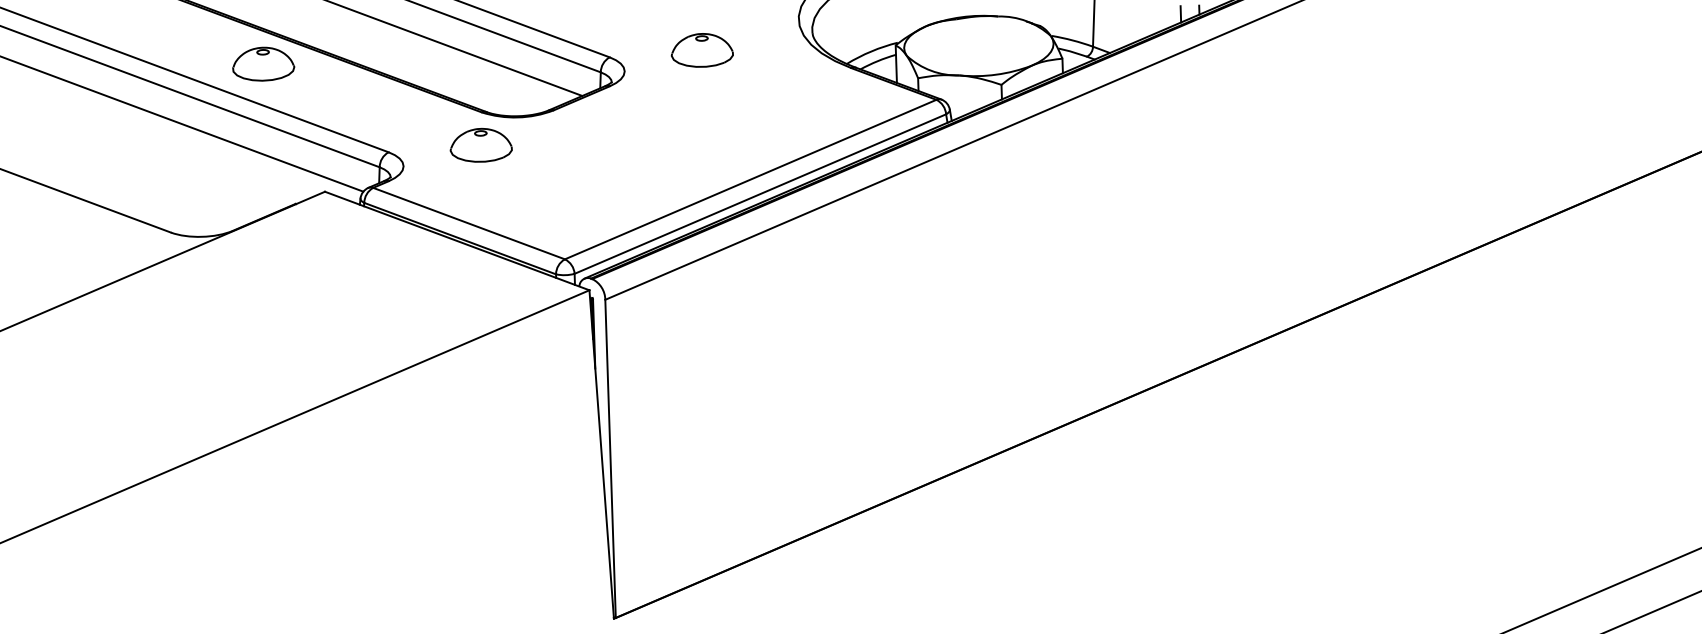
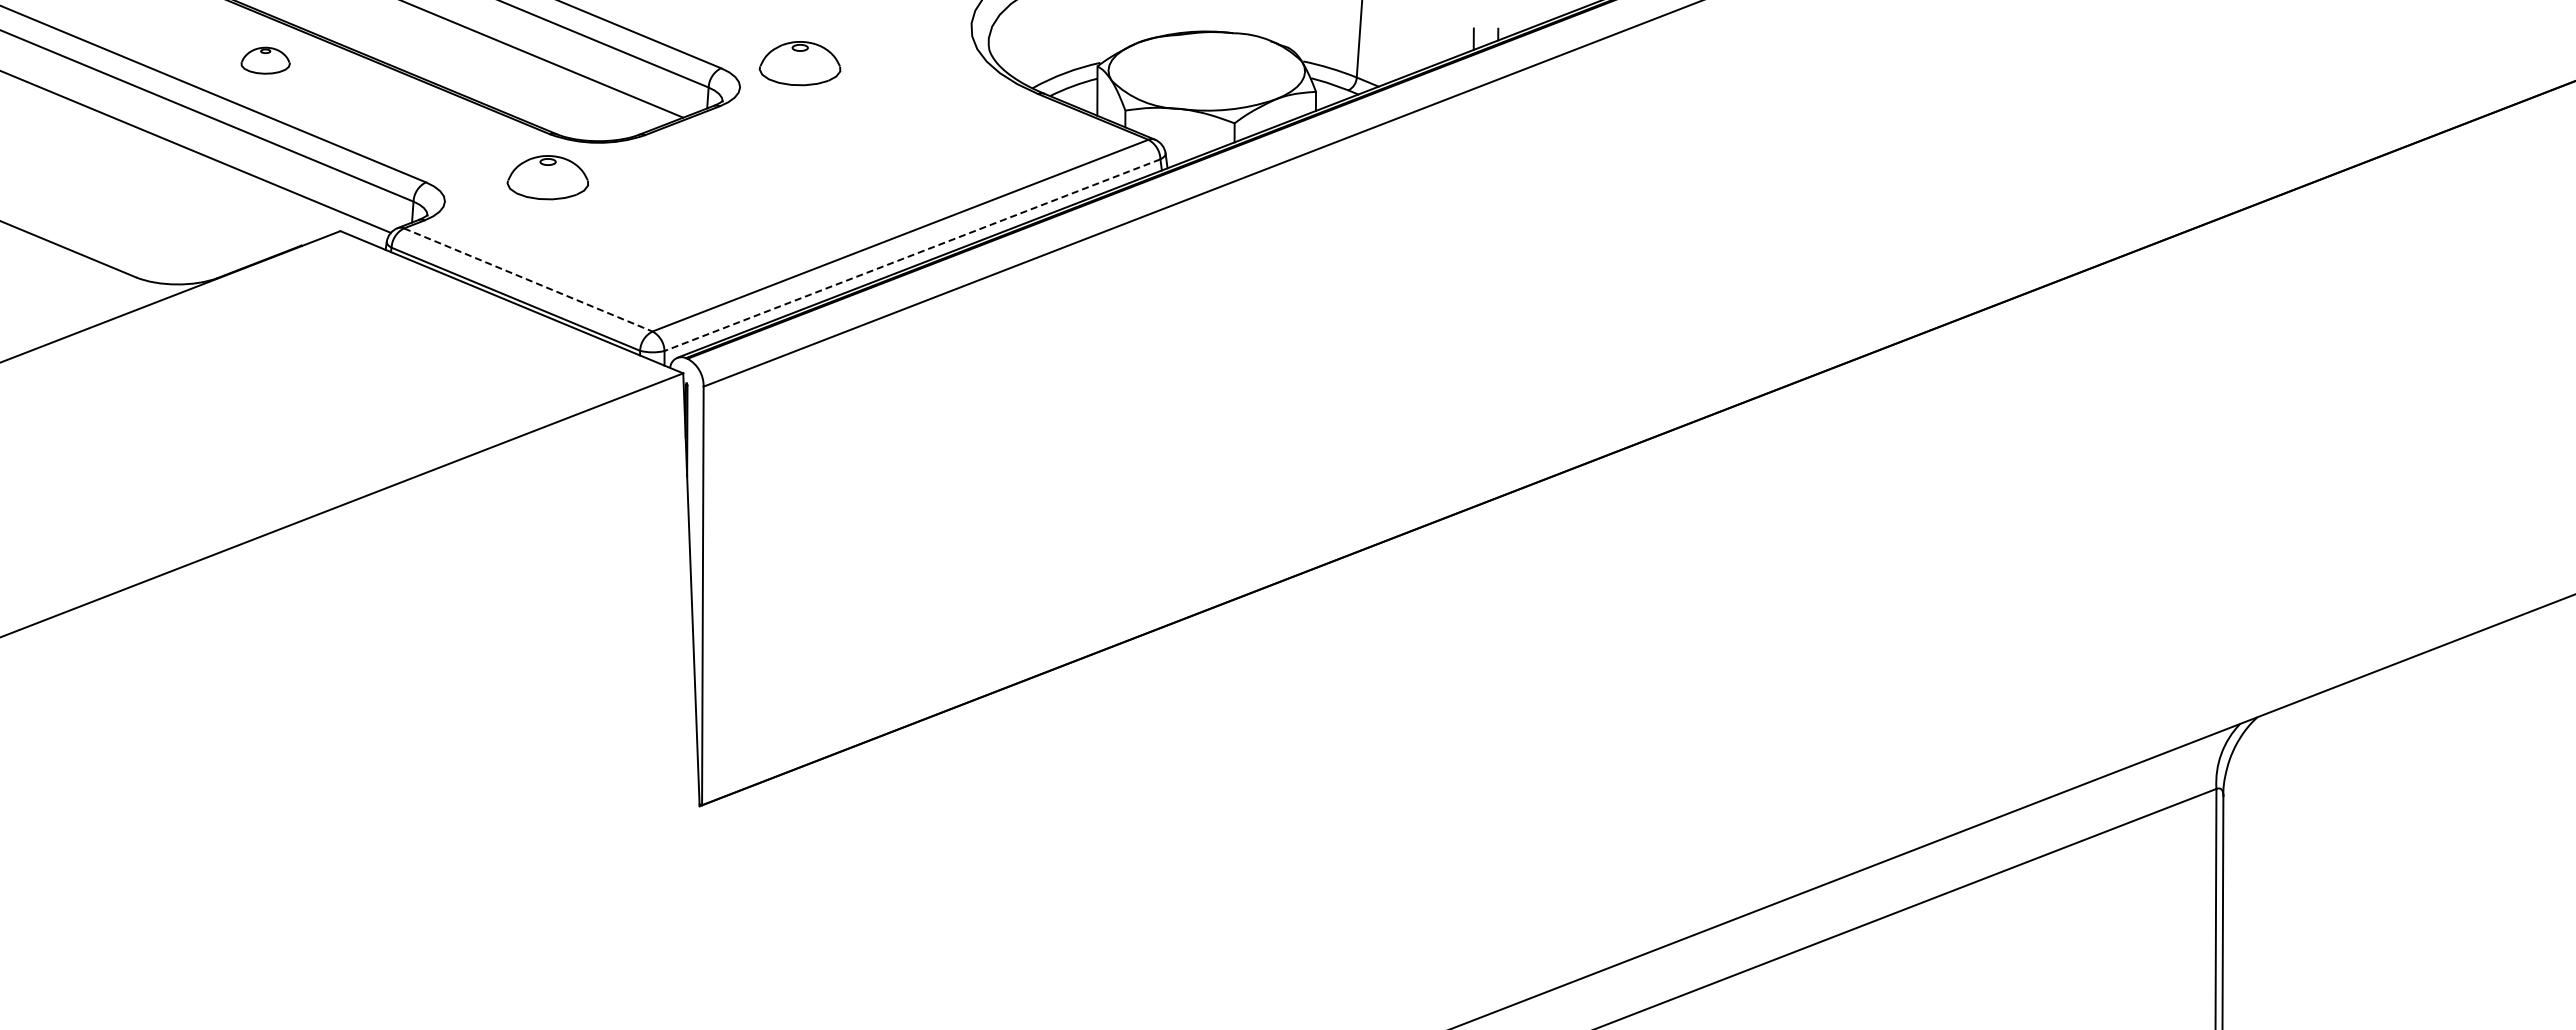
part: (701, 50) -> (799, 63), moved
part: (263, 64) -> (265, 60), size x0.6
line: (760, 194) -> (912, 255), solid -> dashed
line: (469, 223) -> (528, 279), solid -> dashed

